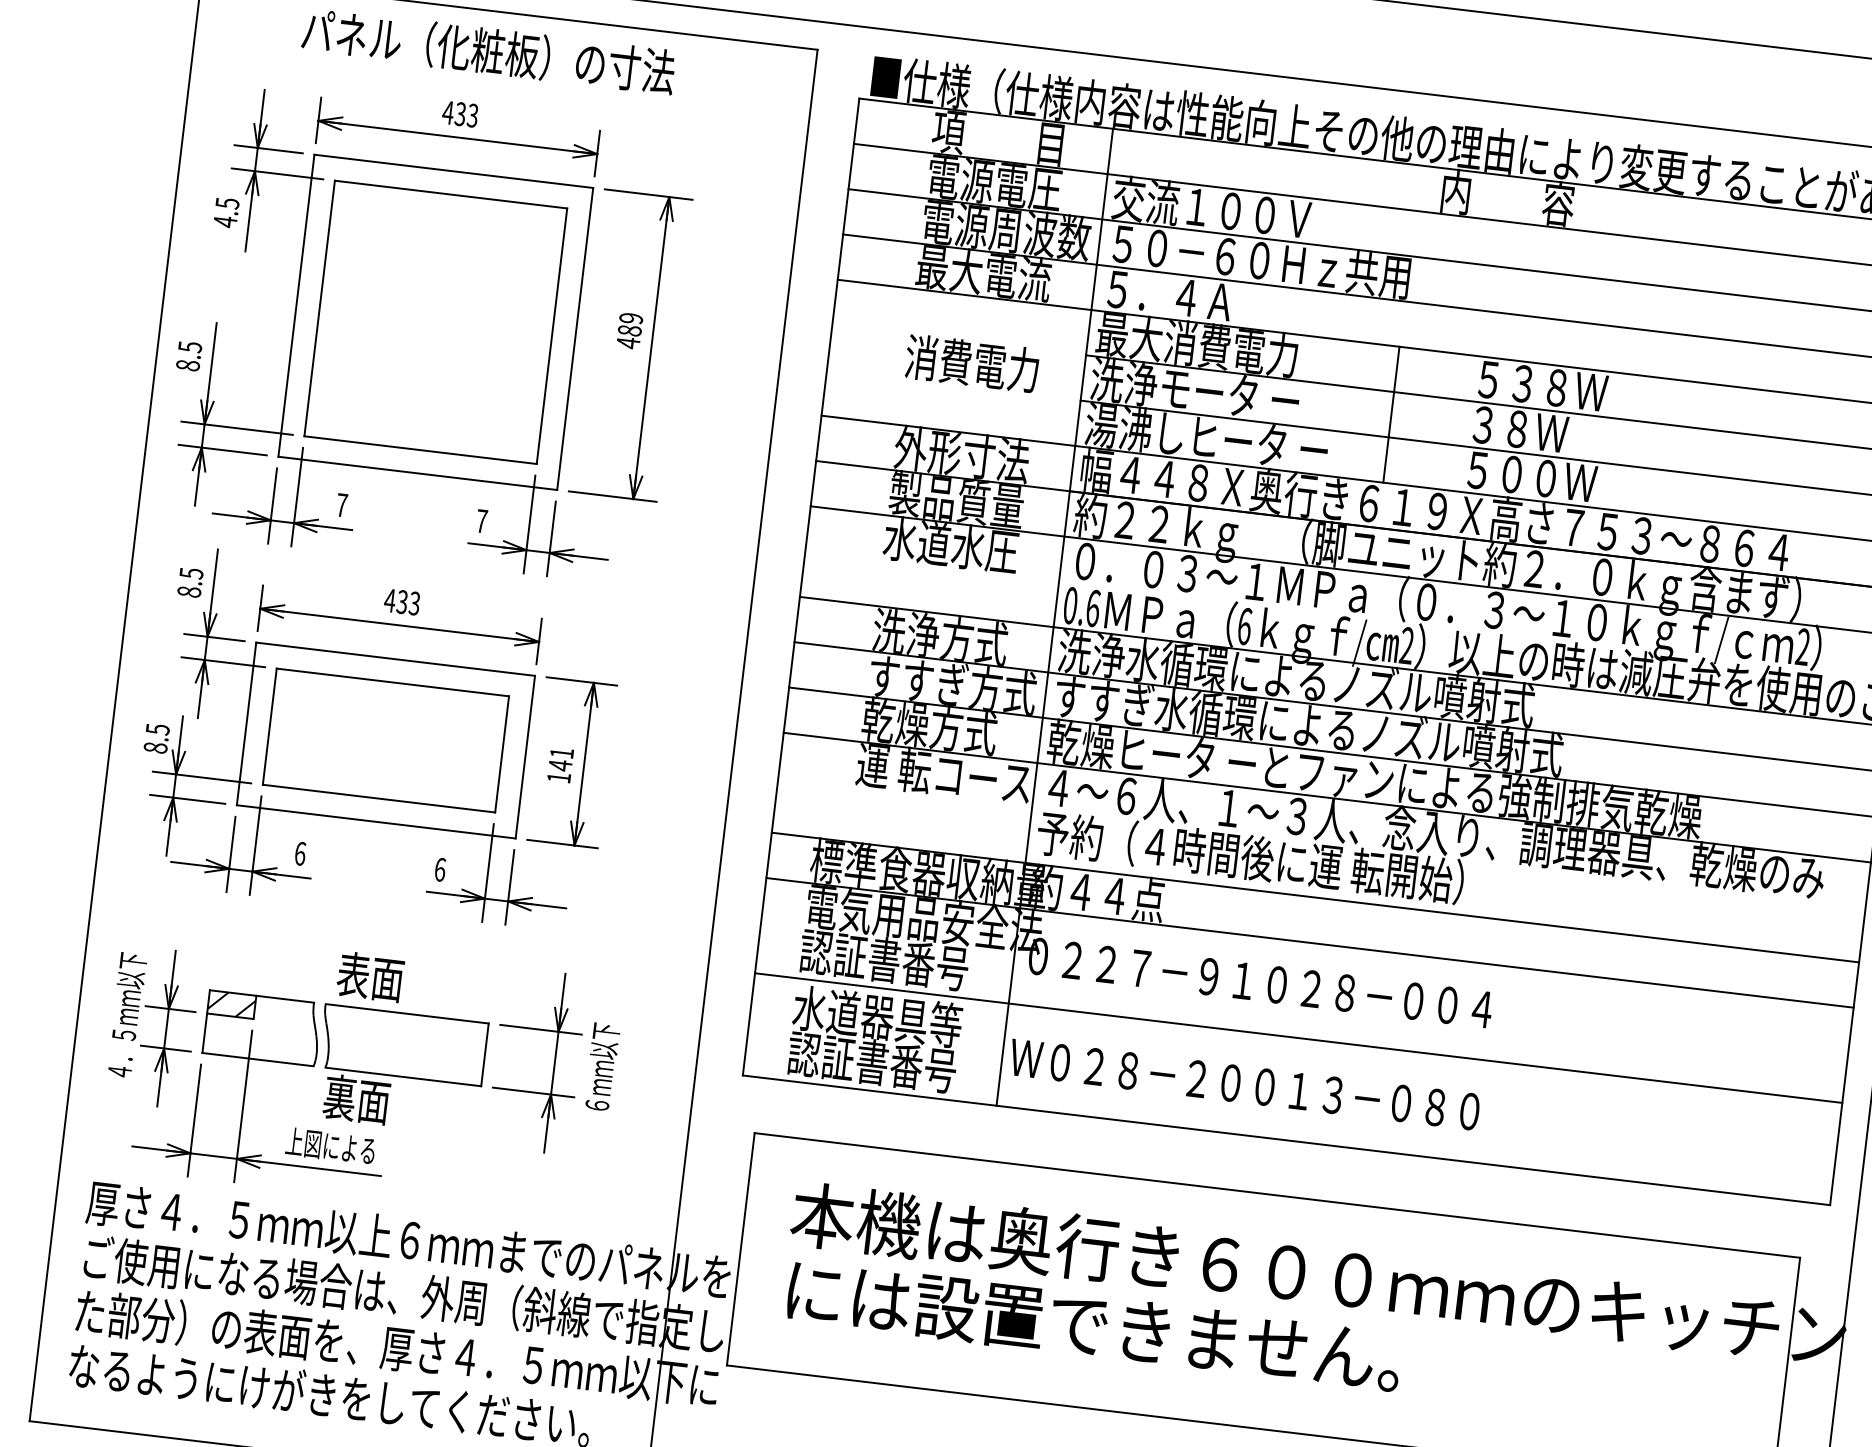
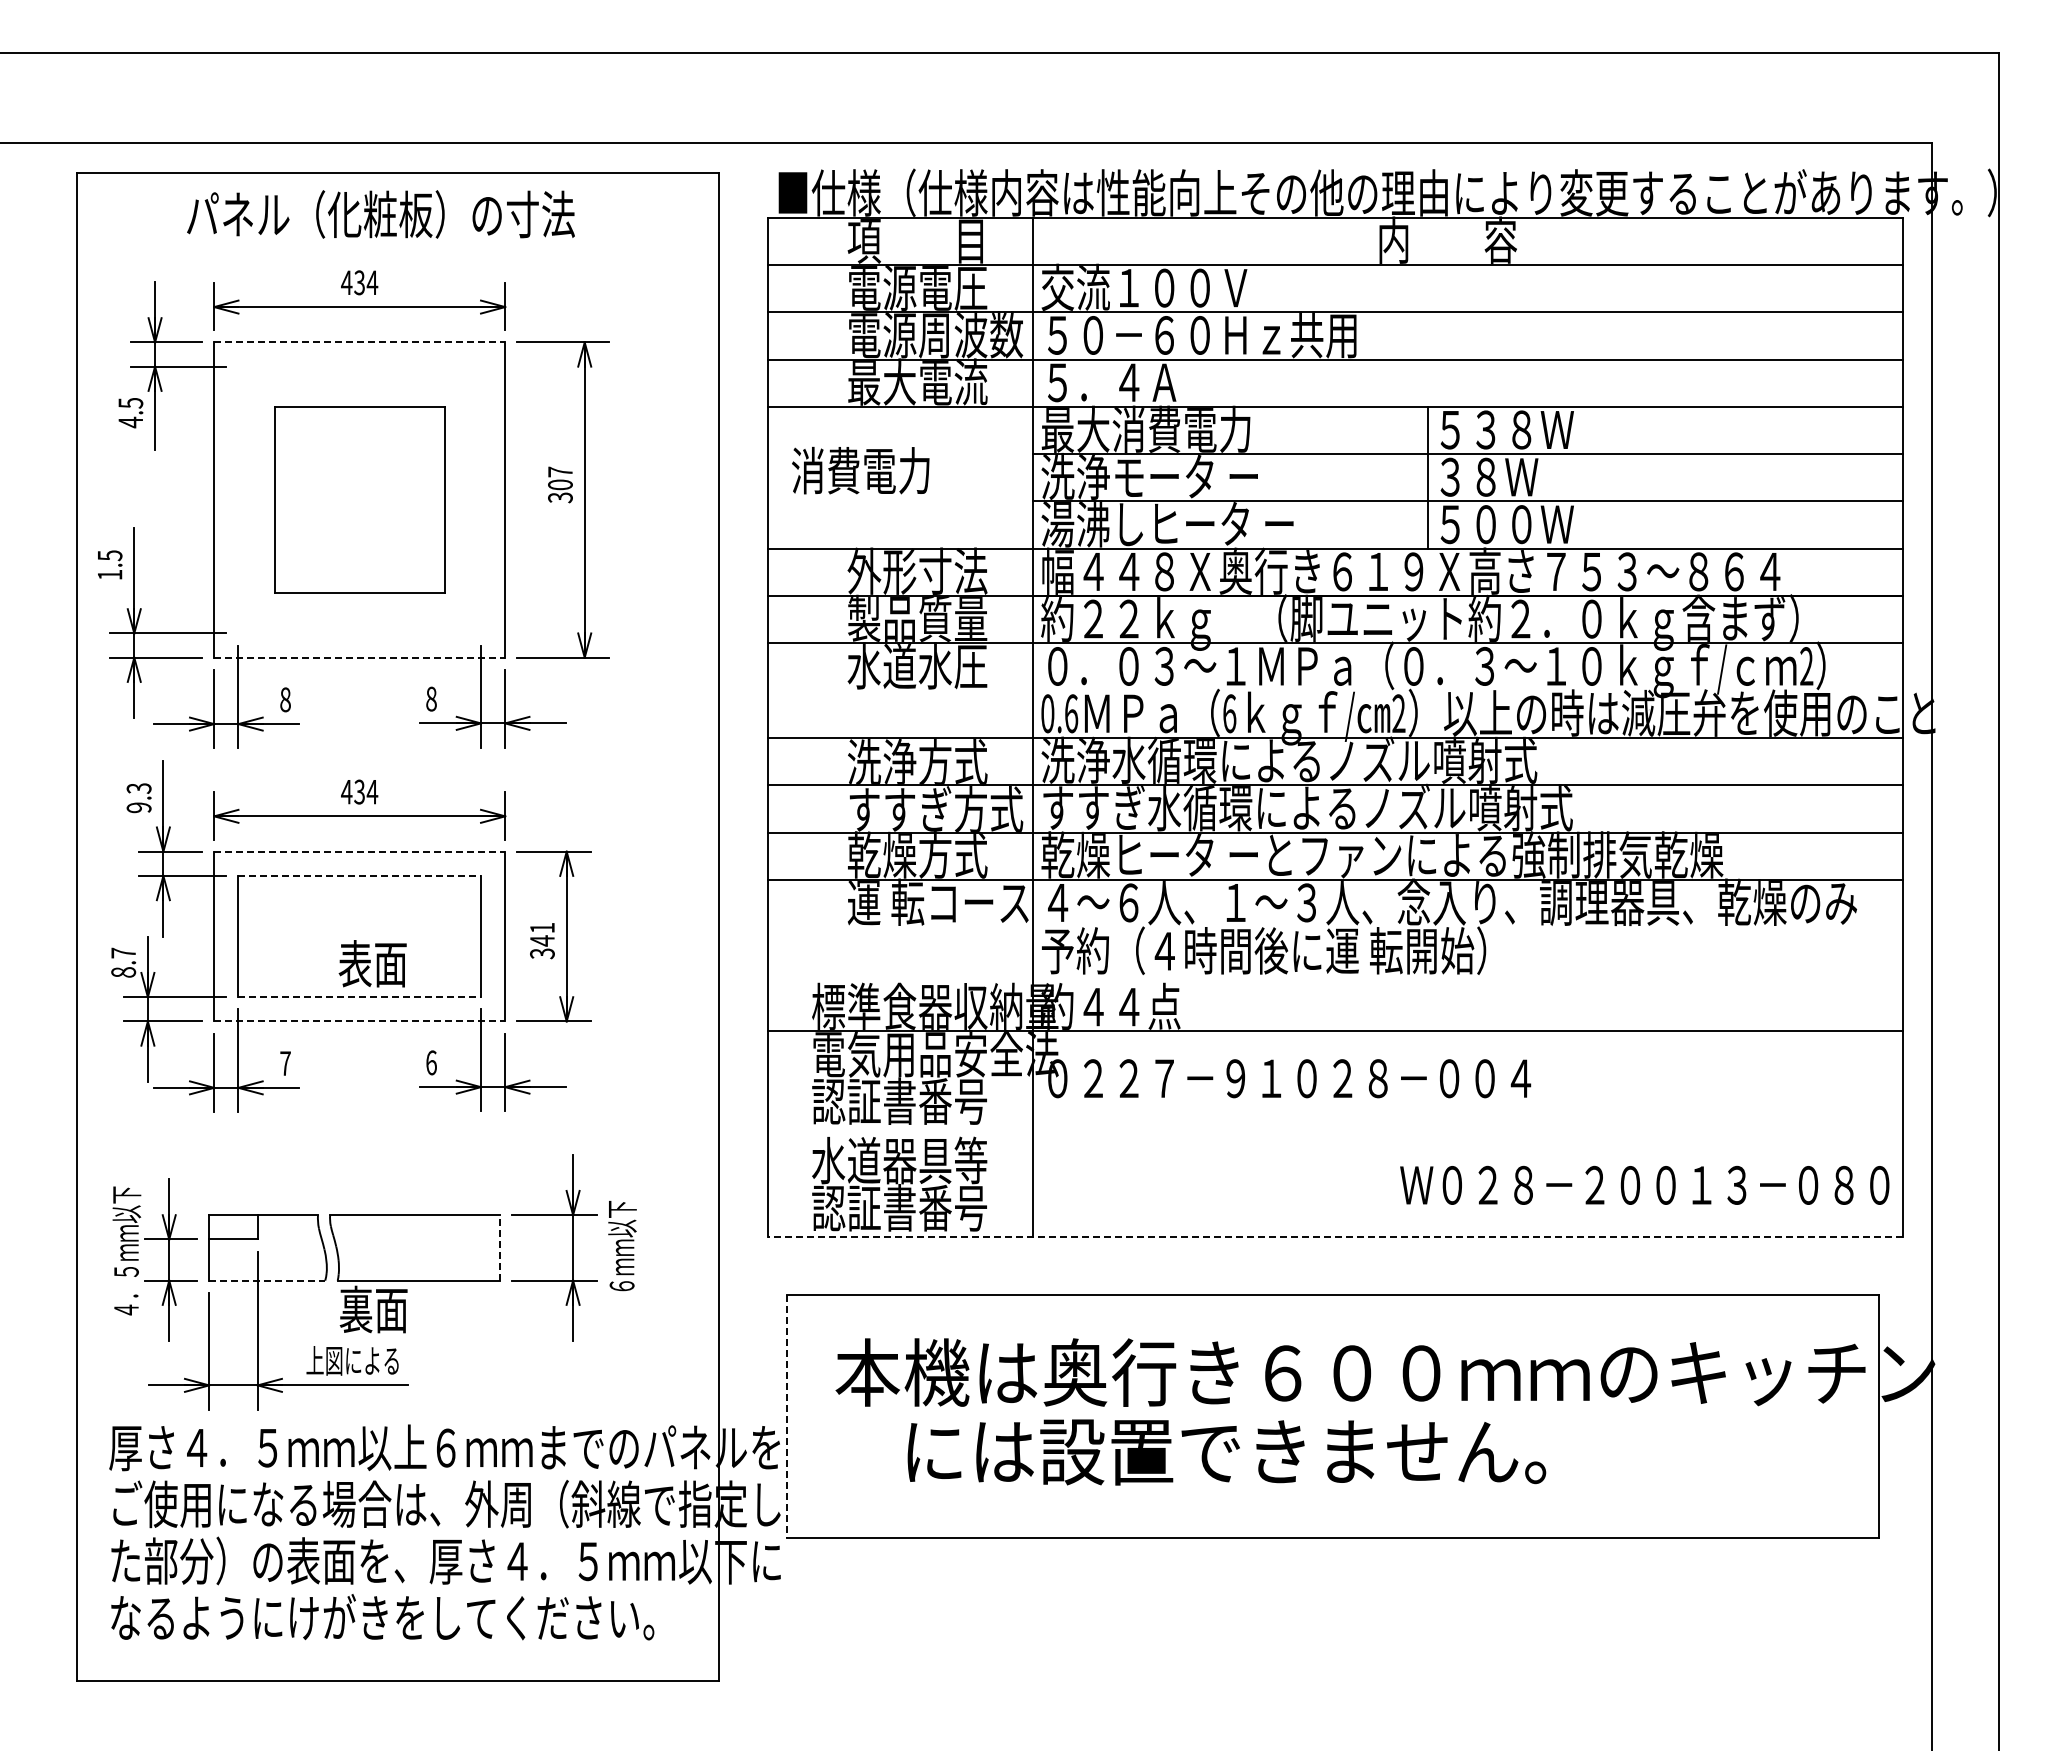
text: (472, 115) -> (372, 282), 433 -> 434
line: (453, 171) -> (359, 342), solid -> dashed
part: (435, 321) -> (359, 499), size x0.7
text: (629, 330) -> (560, 484), 489 -> 307
text: (971, 363) -> (860, 470), moved
text: (187, 365) -> (109, 574), 8.5 -> 1.5
line: (1391, 414) -> (1427, 477), moved
line: (417, 473) -> (359, 657), solid -> dashed
text: (341, 504) -> (285, 699), 7 -> 8
text: (481, 520) -> (431, 698), 7 -> 8
text: (189, 583) -> (138, 798), 8.5 -> 9.3
text: (414, 603) -> (372, 791), 433 -> 434
line: (395, 659) -> (359, 851), solid -> dashed
line: (393, 682) -> (360, 875), solid -> dashed
text: (157, 728) -> (123, 952), 8.5 -> 8.7
text: (559, 777) -> (542, 953), 141 -> 341
line: (379, 799) -> (360, 997), solid -> dashed
line: (376, 821) -> (359, 1021), solid -> dashed
text: (300, 853) -> (285, 1063), 6 -> 7
line: (1315, 897) -> (1335, 984), removed
text: (370, 976) -> (372, 963), moved
hatch: (231, 1004) -> (233, 1227), removed
line: (1298, 1037) -> (1335, 1130), removed
line: (485, 1054) -> (500, 1247), solid -> dashed
line: (258, 1059) -> (267, 1280), solid -> dashed
text: (1244, 1083) -> (1644, 1184), moved
line: (1286, 1140) -> (1335, 1237), solid -> dashed
line: (740, 1250) -> (787, 1417), solid -> dashed
text: (1094, 1326) -> (1226, 1452), moved

